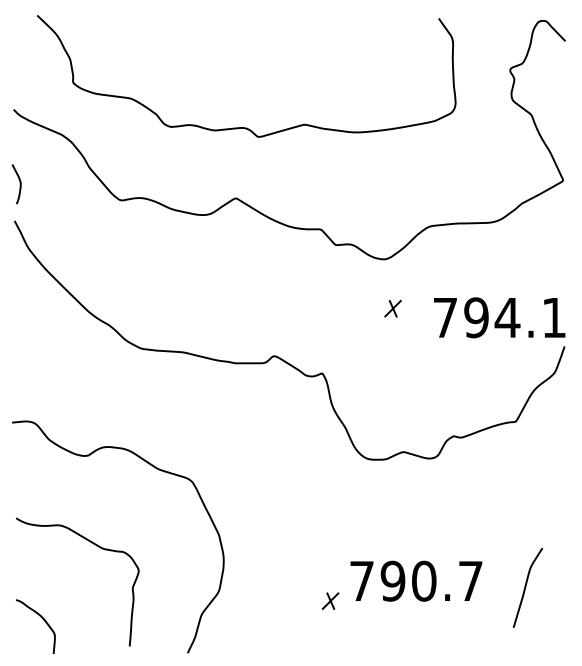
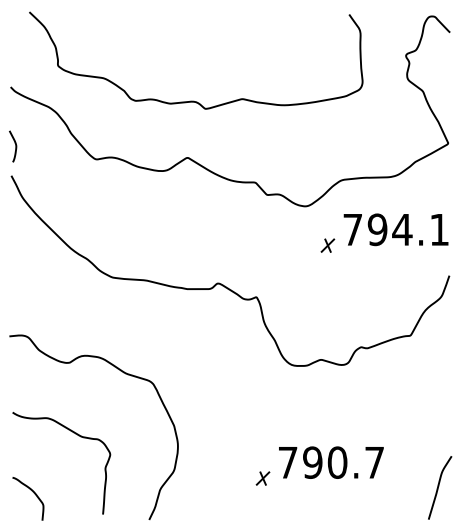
part: (392, 308) -> (327, 245), moved
text: (499, 317) -> (395, 229), moved
curve: (526, 587) -> (438, 487), moved

